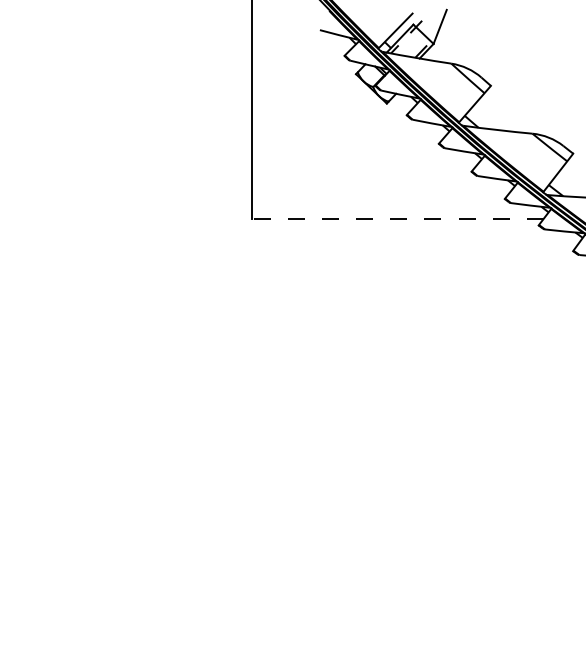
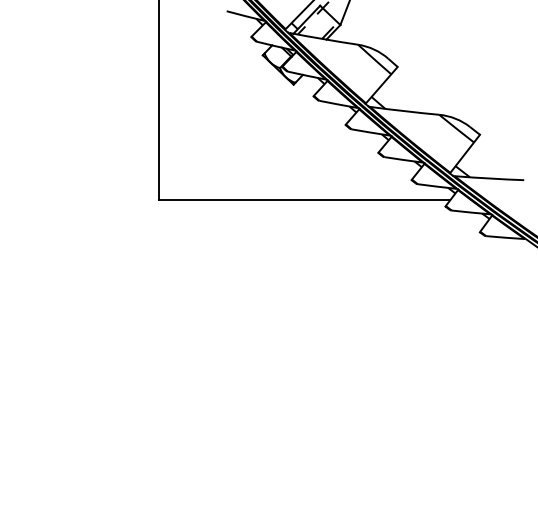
line: (397, 218) -> (304, 199), dashed -> solid

